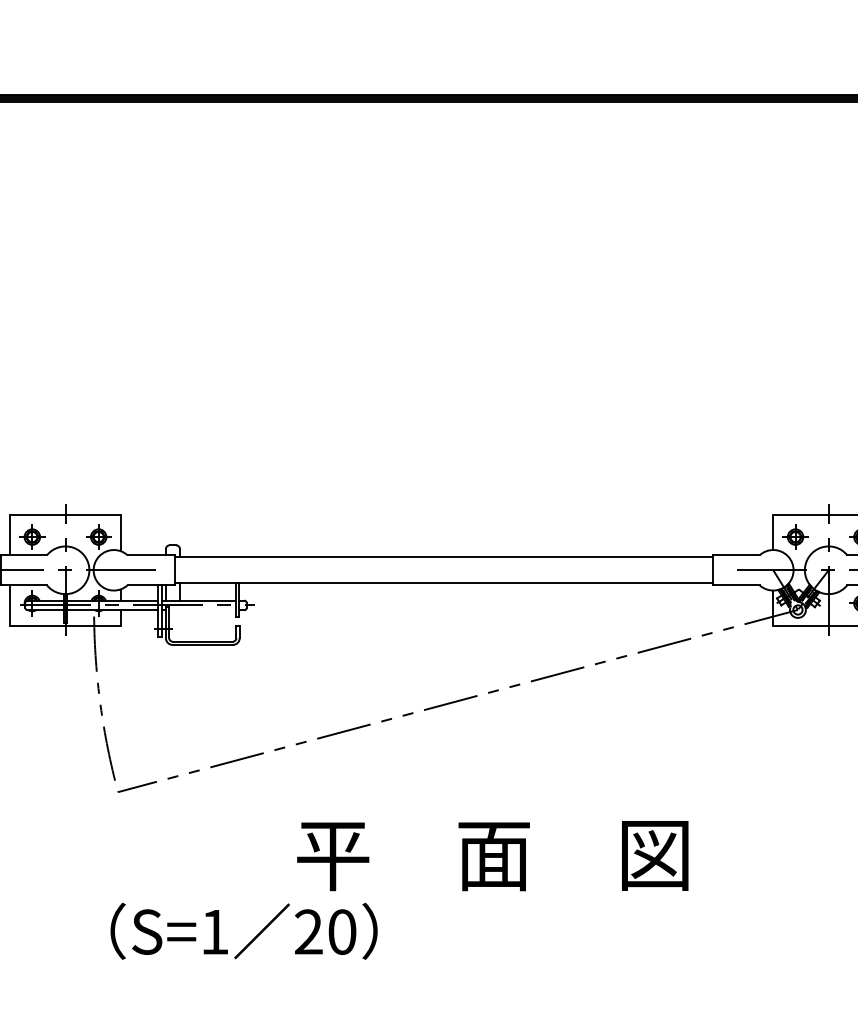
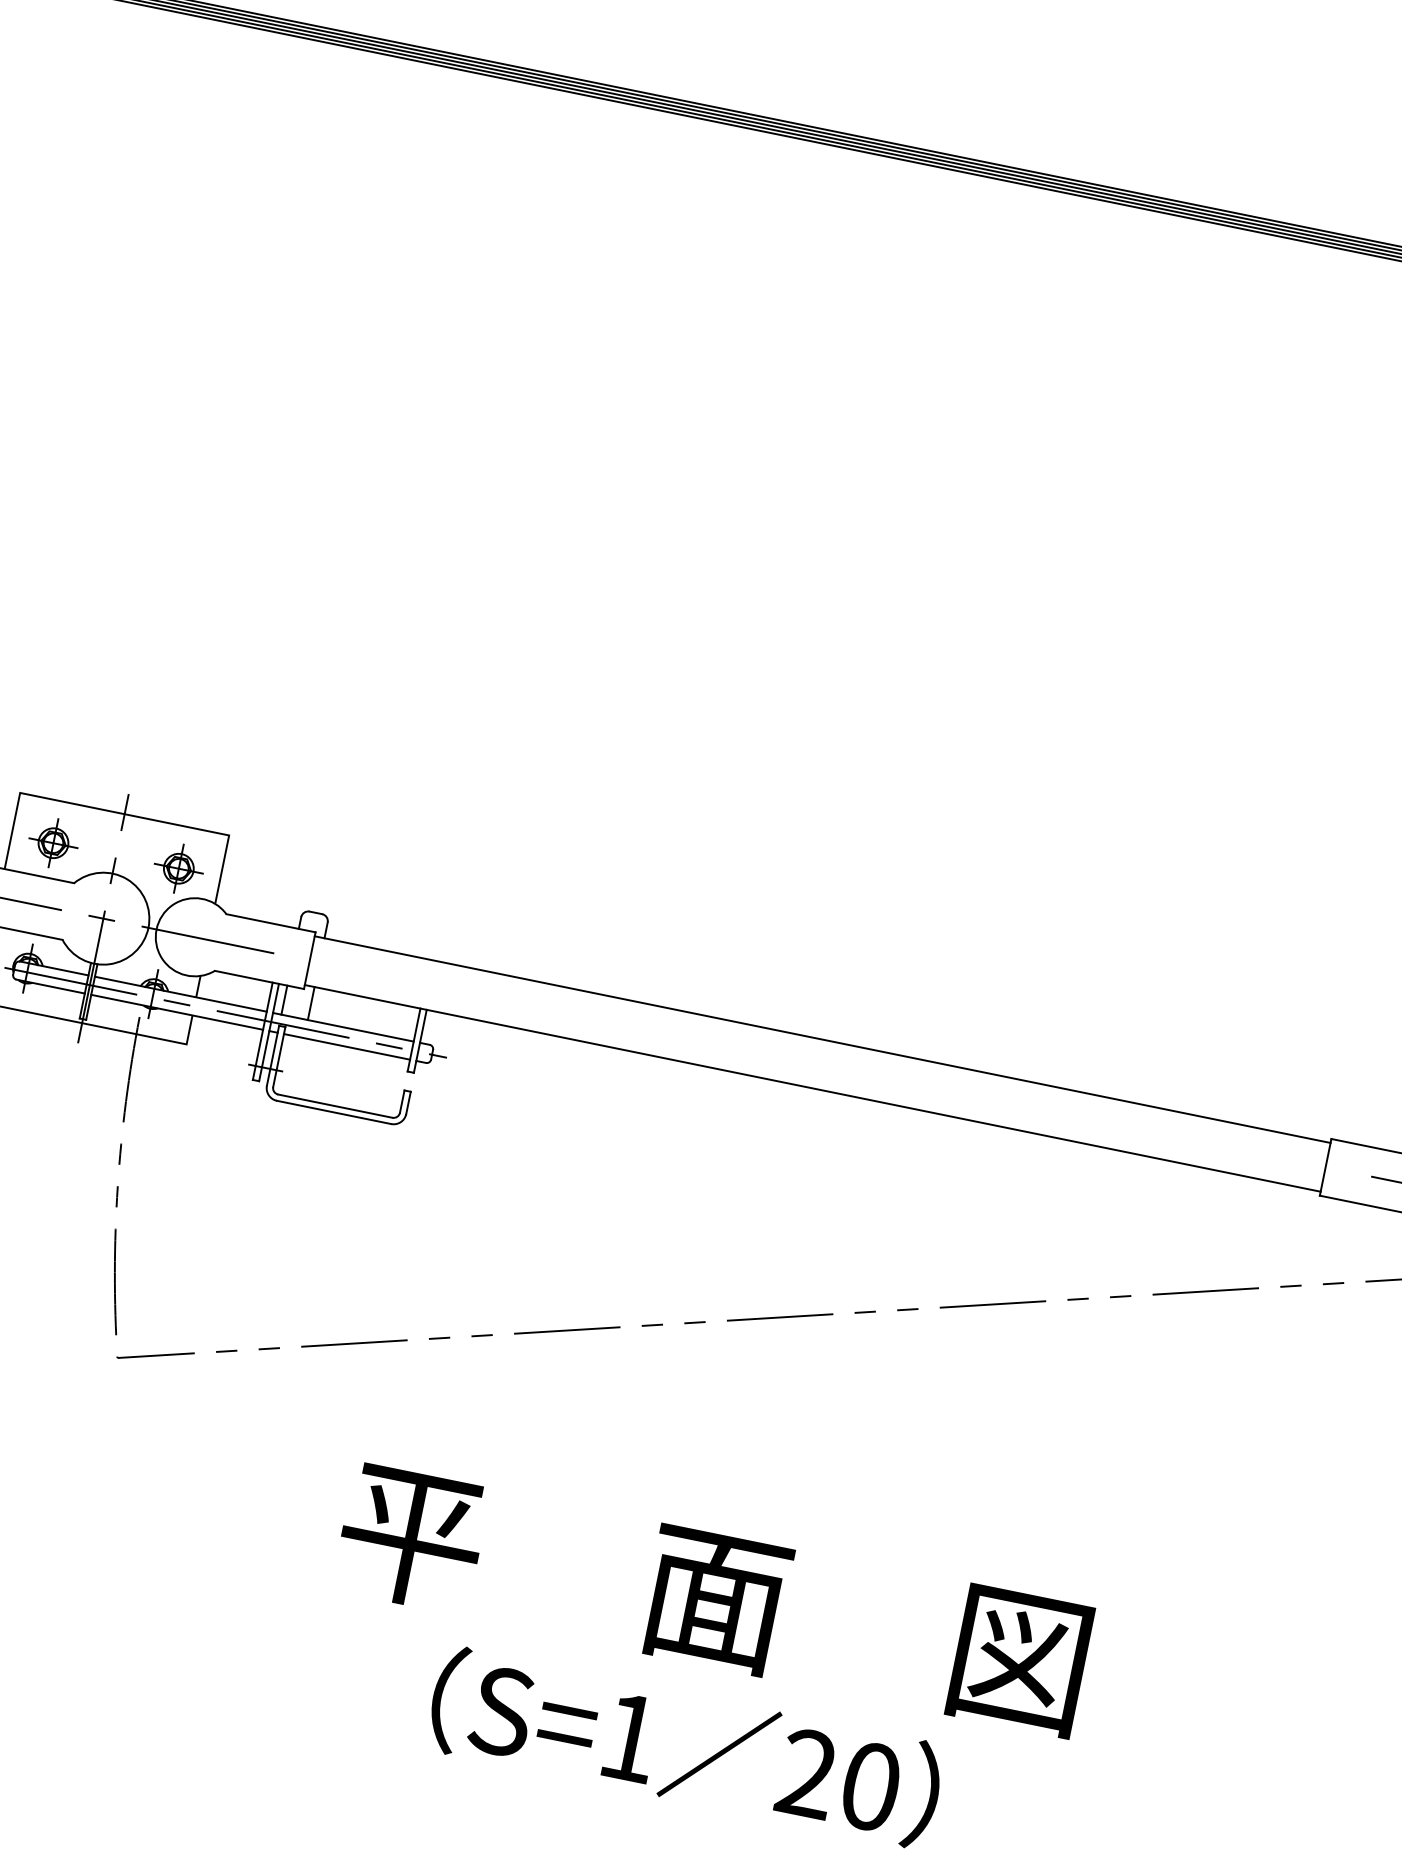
line: (202, 610) -> (346, 1047), added
text: (492, 856) -> (712, 1599), moved
text: (243, 930) -> (684, 1745), moved

